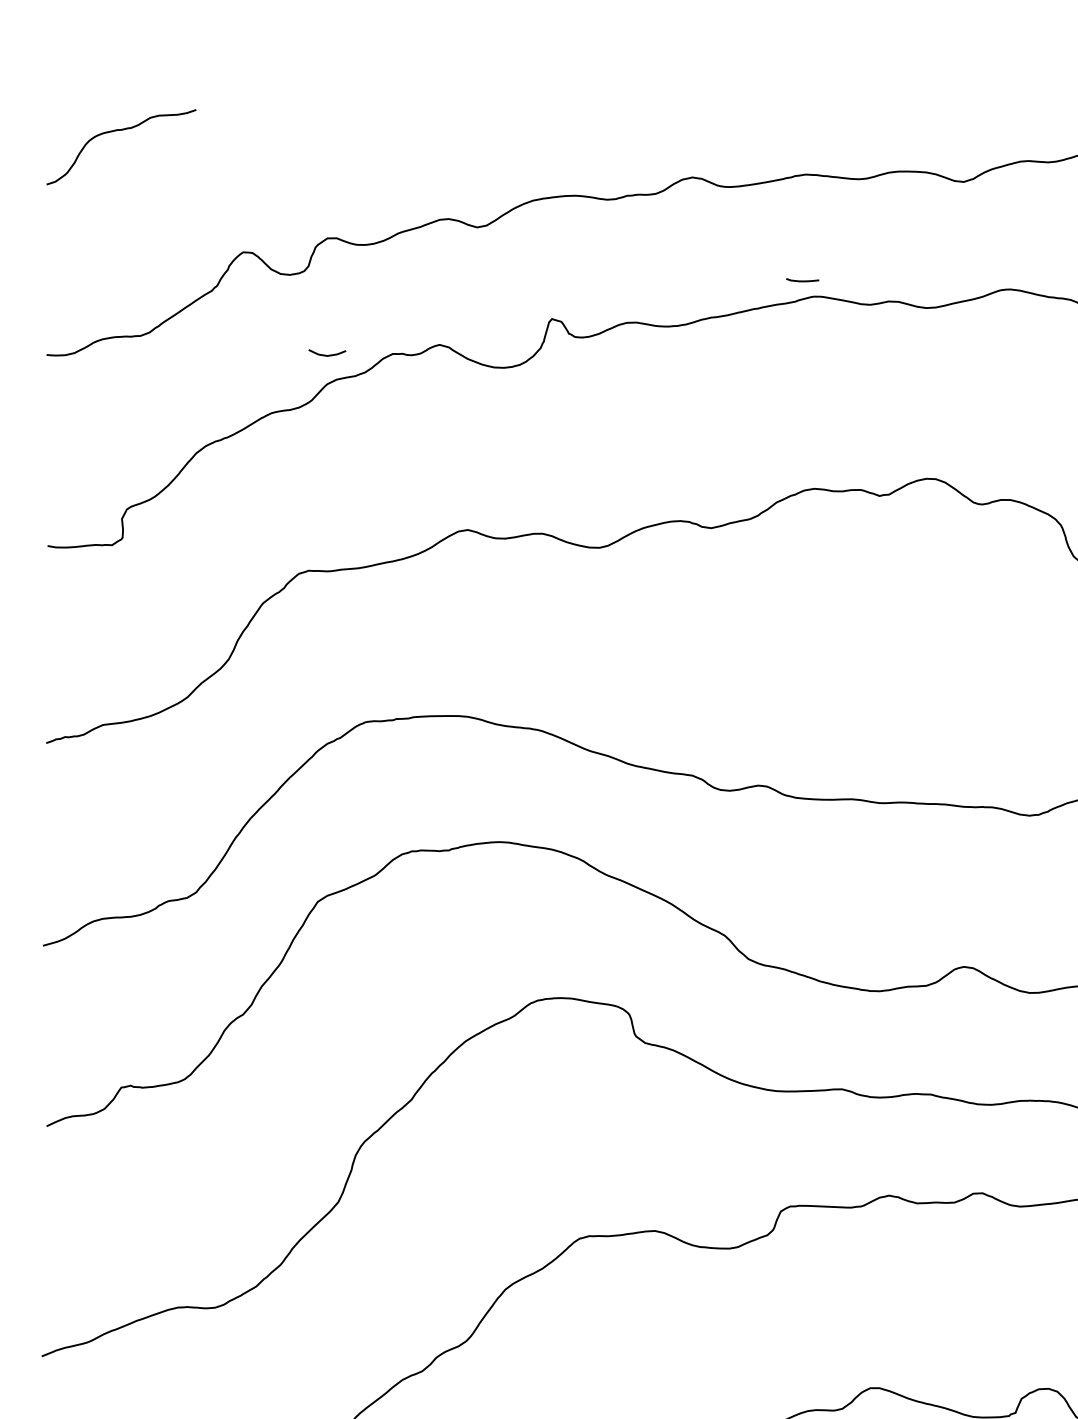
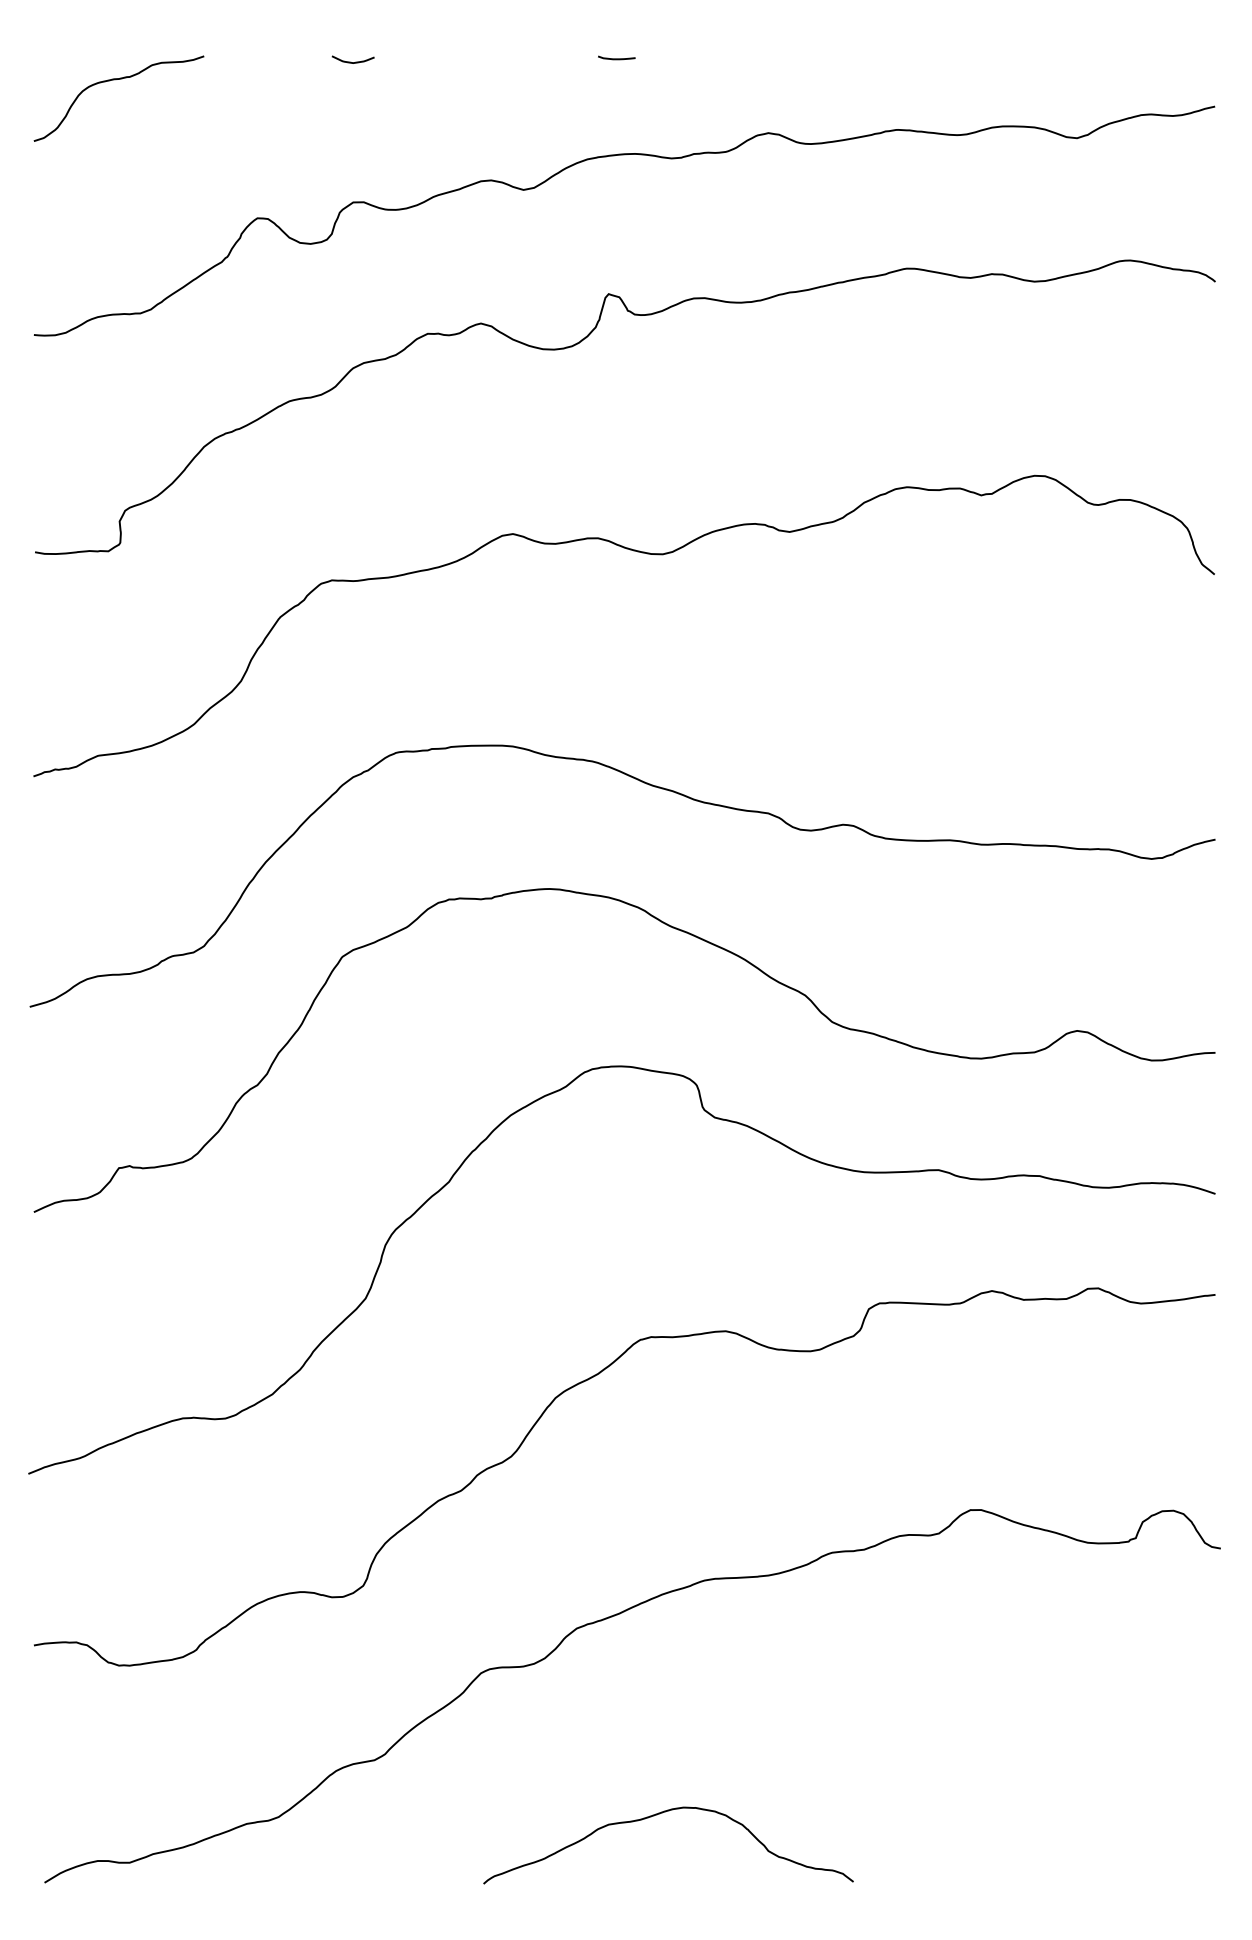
curve: (802, 280) -> (616, 58), moved
curve: (324, 354) -> (350, 61), moved

